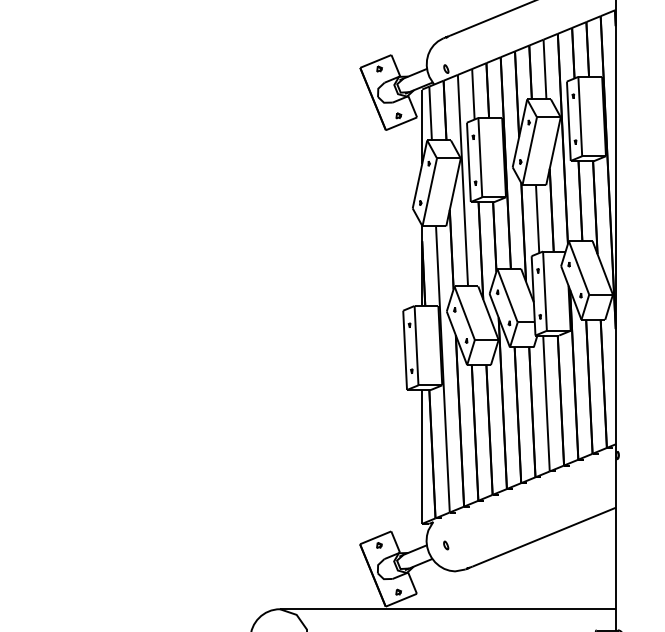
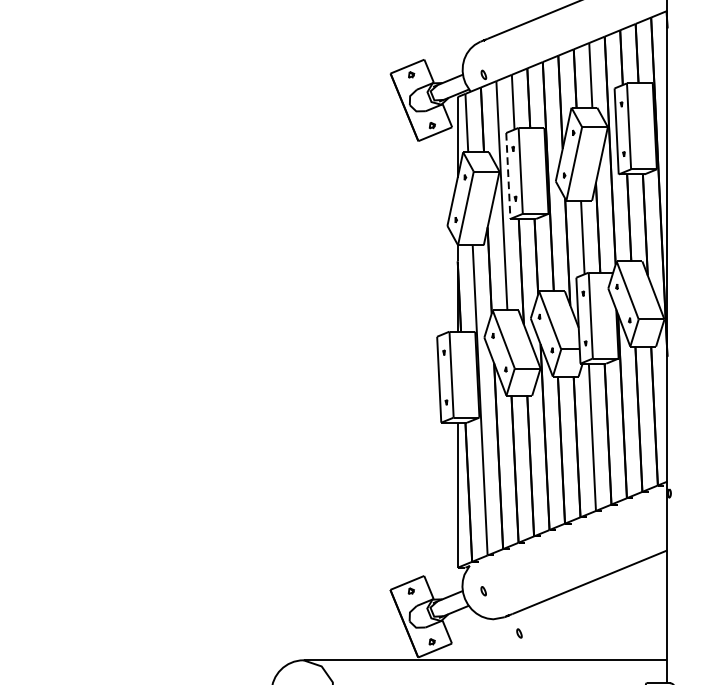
line: (468, 162) -> (507, 176), solid -> dashed
part: (479, 584) -> (519, 633), added

